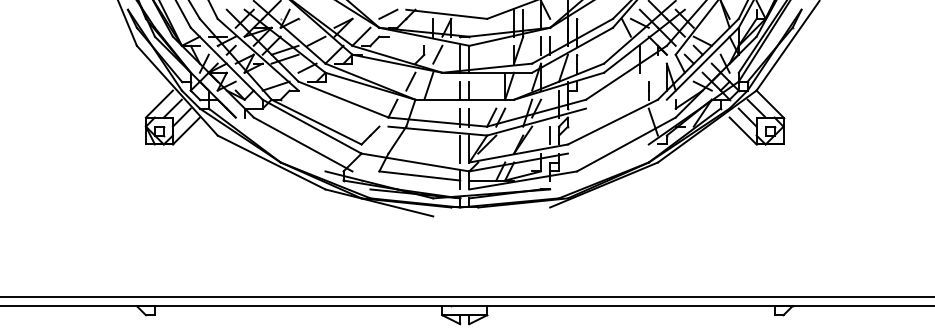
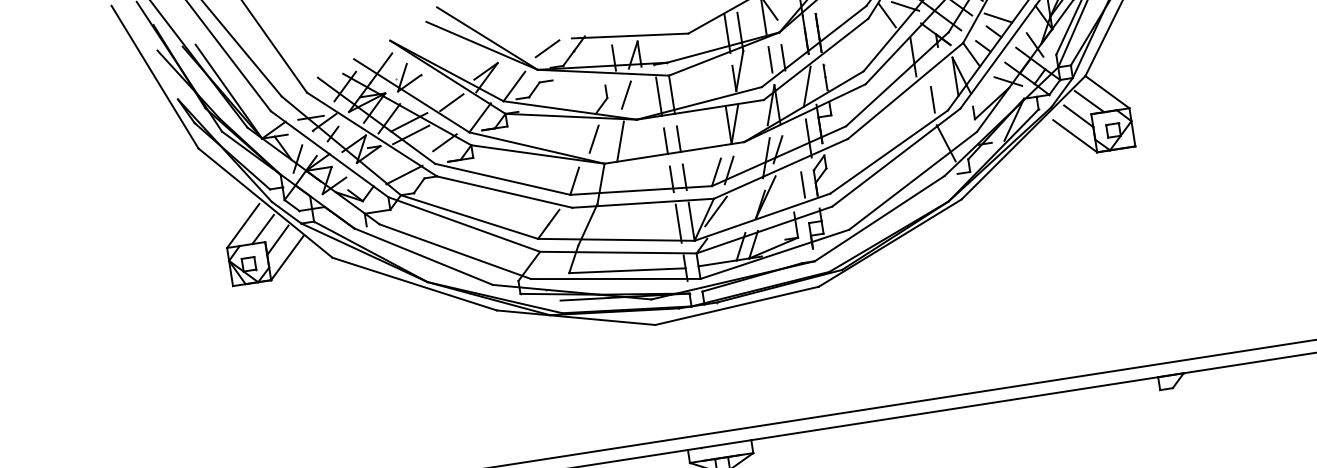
line: (630, 81) -> (904, 90), added
line: (343, 108) -> (504, 191), added
line: (616, 126) -> (895, 157), added
line: (280, 144) -> (423, 256), added
line: (415, 153) -> (616, 239), added
line: (599, 166) -> (879, 217), added
line: (410, 180) -> (615, 279), added
line: (491, 211) -> (736, 305), added

